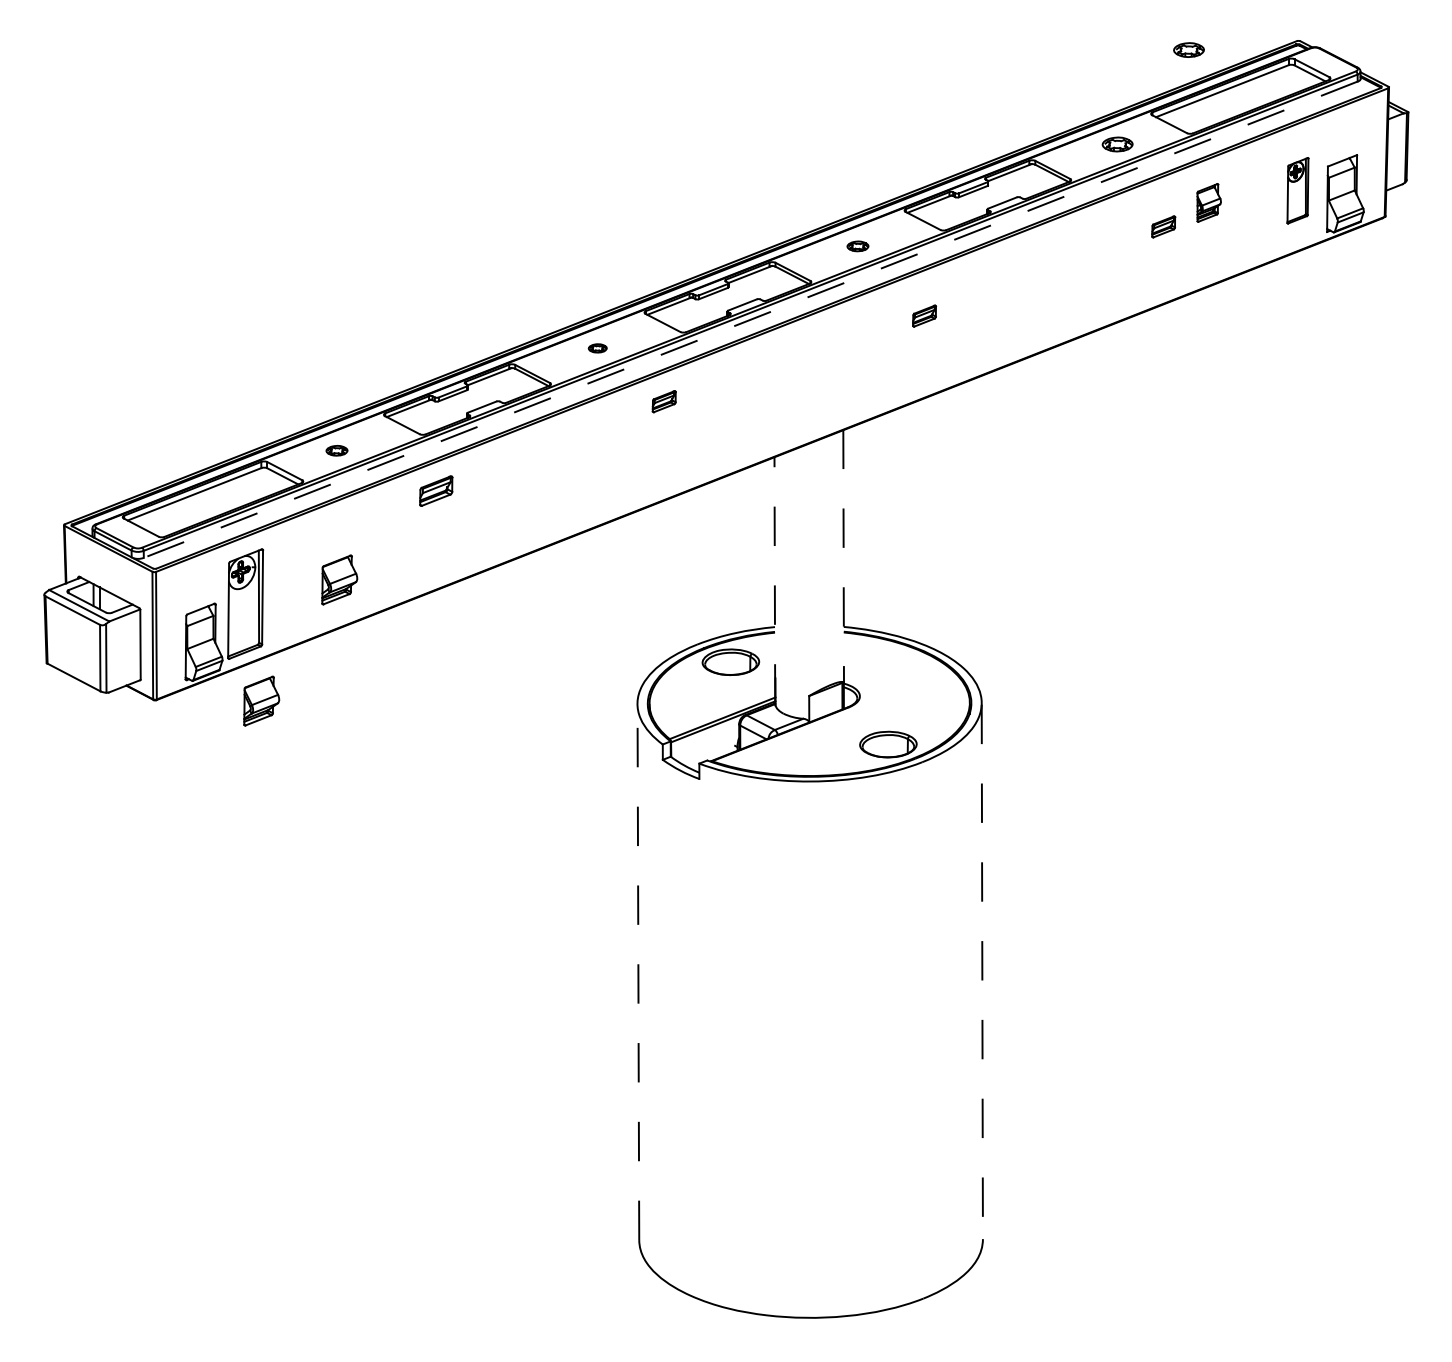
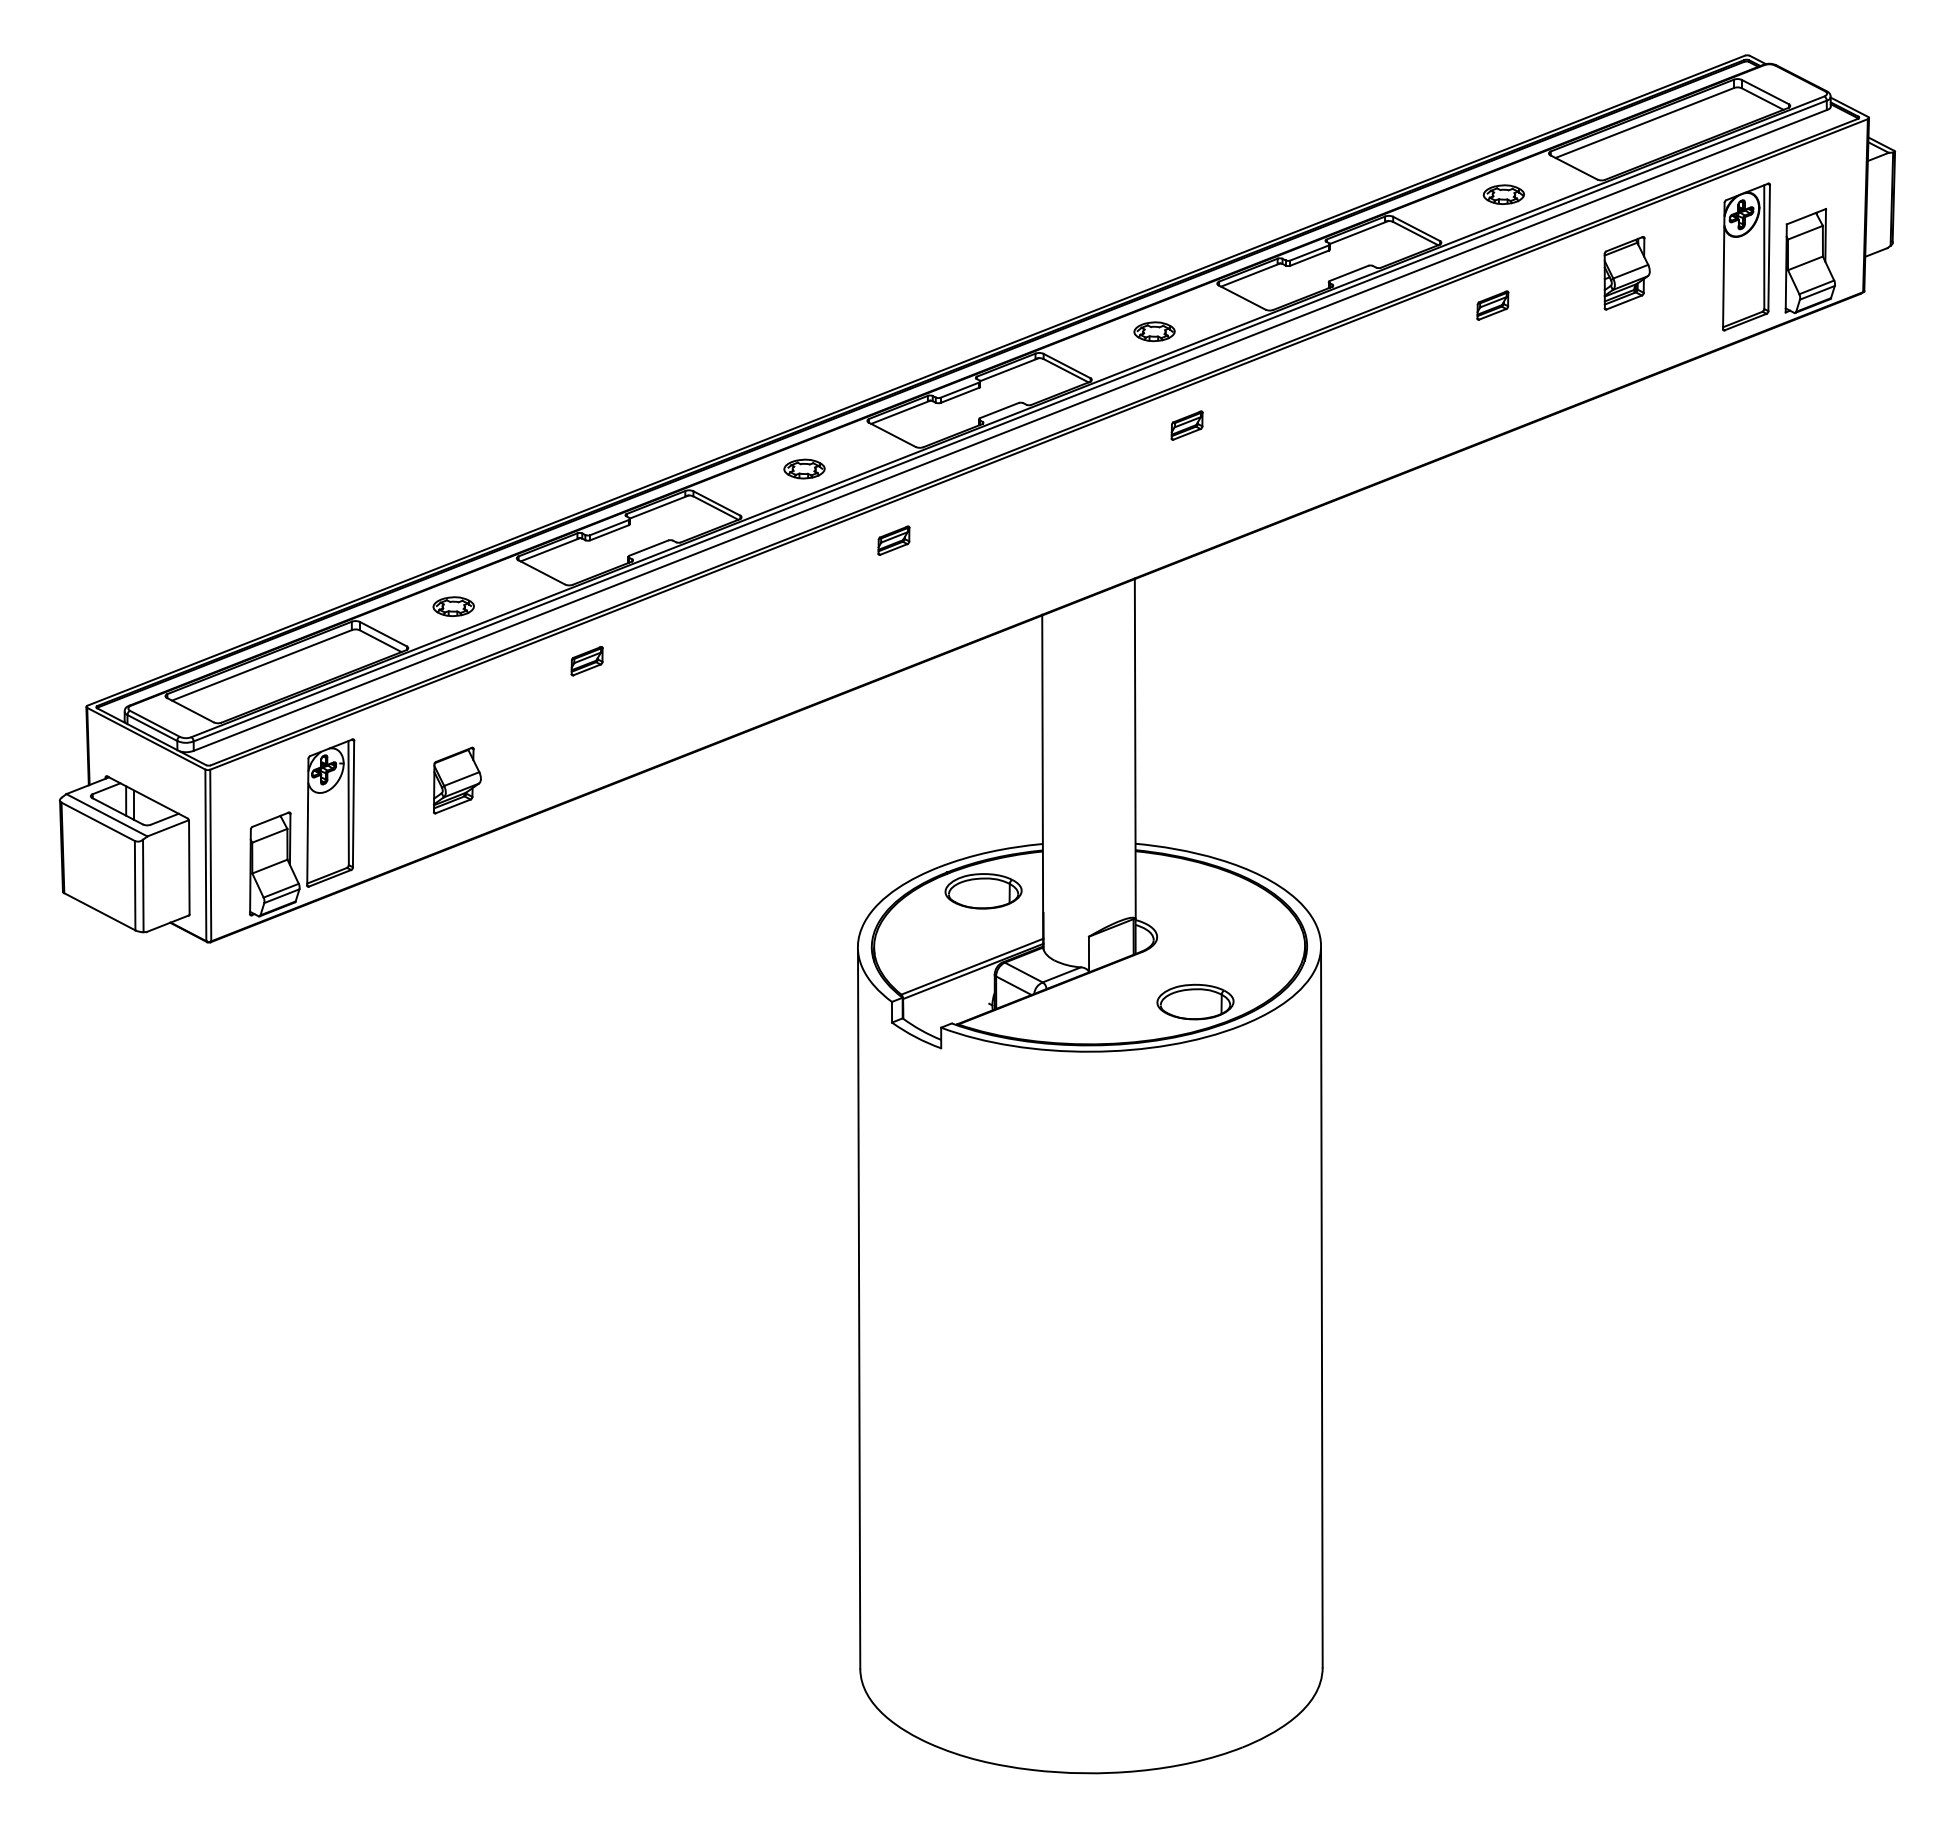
part: (1188, 49) -> (1599, 67), removed
part: (1297, 190) -> (1746, 256), size x1.67
part: (1208, 203) -> (1626, 273), size x1.43
part: (1163, 226) -> (1492, 305), moved
part: (857, 246) -> (1154, 331), size x1.43
part: (924, 316) -> (1186, 425), moved
line: (750, 319) -> (1009, 430), dashed -> solid
part: (597, 348) -> (804, 468), size x1.67
part: (336, 450) -> (453, 606), size x1.43
part: (435, 491) -> (586, 661), size x0.71
line: (843, 556) -> (1135, 749), dashed -> solid
line: (774, 579) -> (1042, 780), dashed -> solid
part: (261, 701) -> (351, 943), removed
line: (638, 972) -> (859, 1308), dashed -> solid
line: (982, 972) -> (1321, 1308), dashed -> solid

